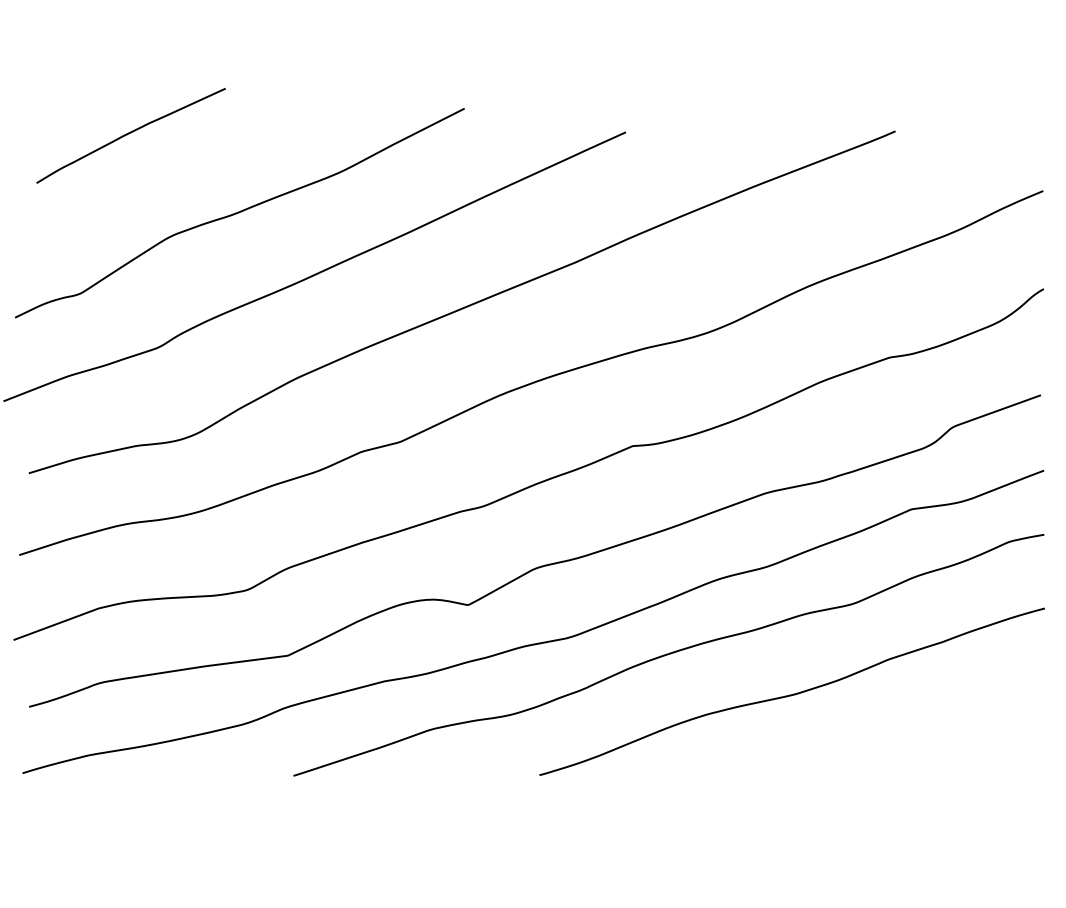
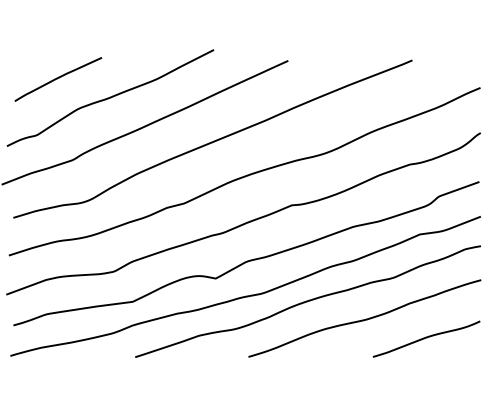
curve: (131, 133) -> (58, 78), moved
curve: (926, 735) -> (426, 338), added

